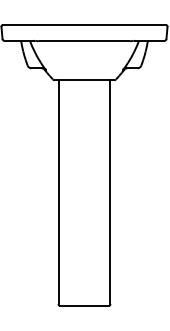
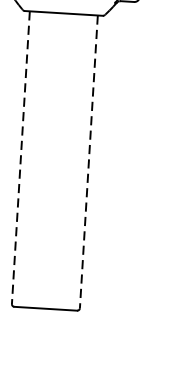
line: (58, 192) -> (20, 158), solid -> dashed
line: (110, 192) -> (88, 162), solid -> dashed

